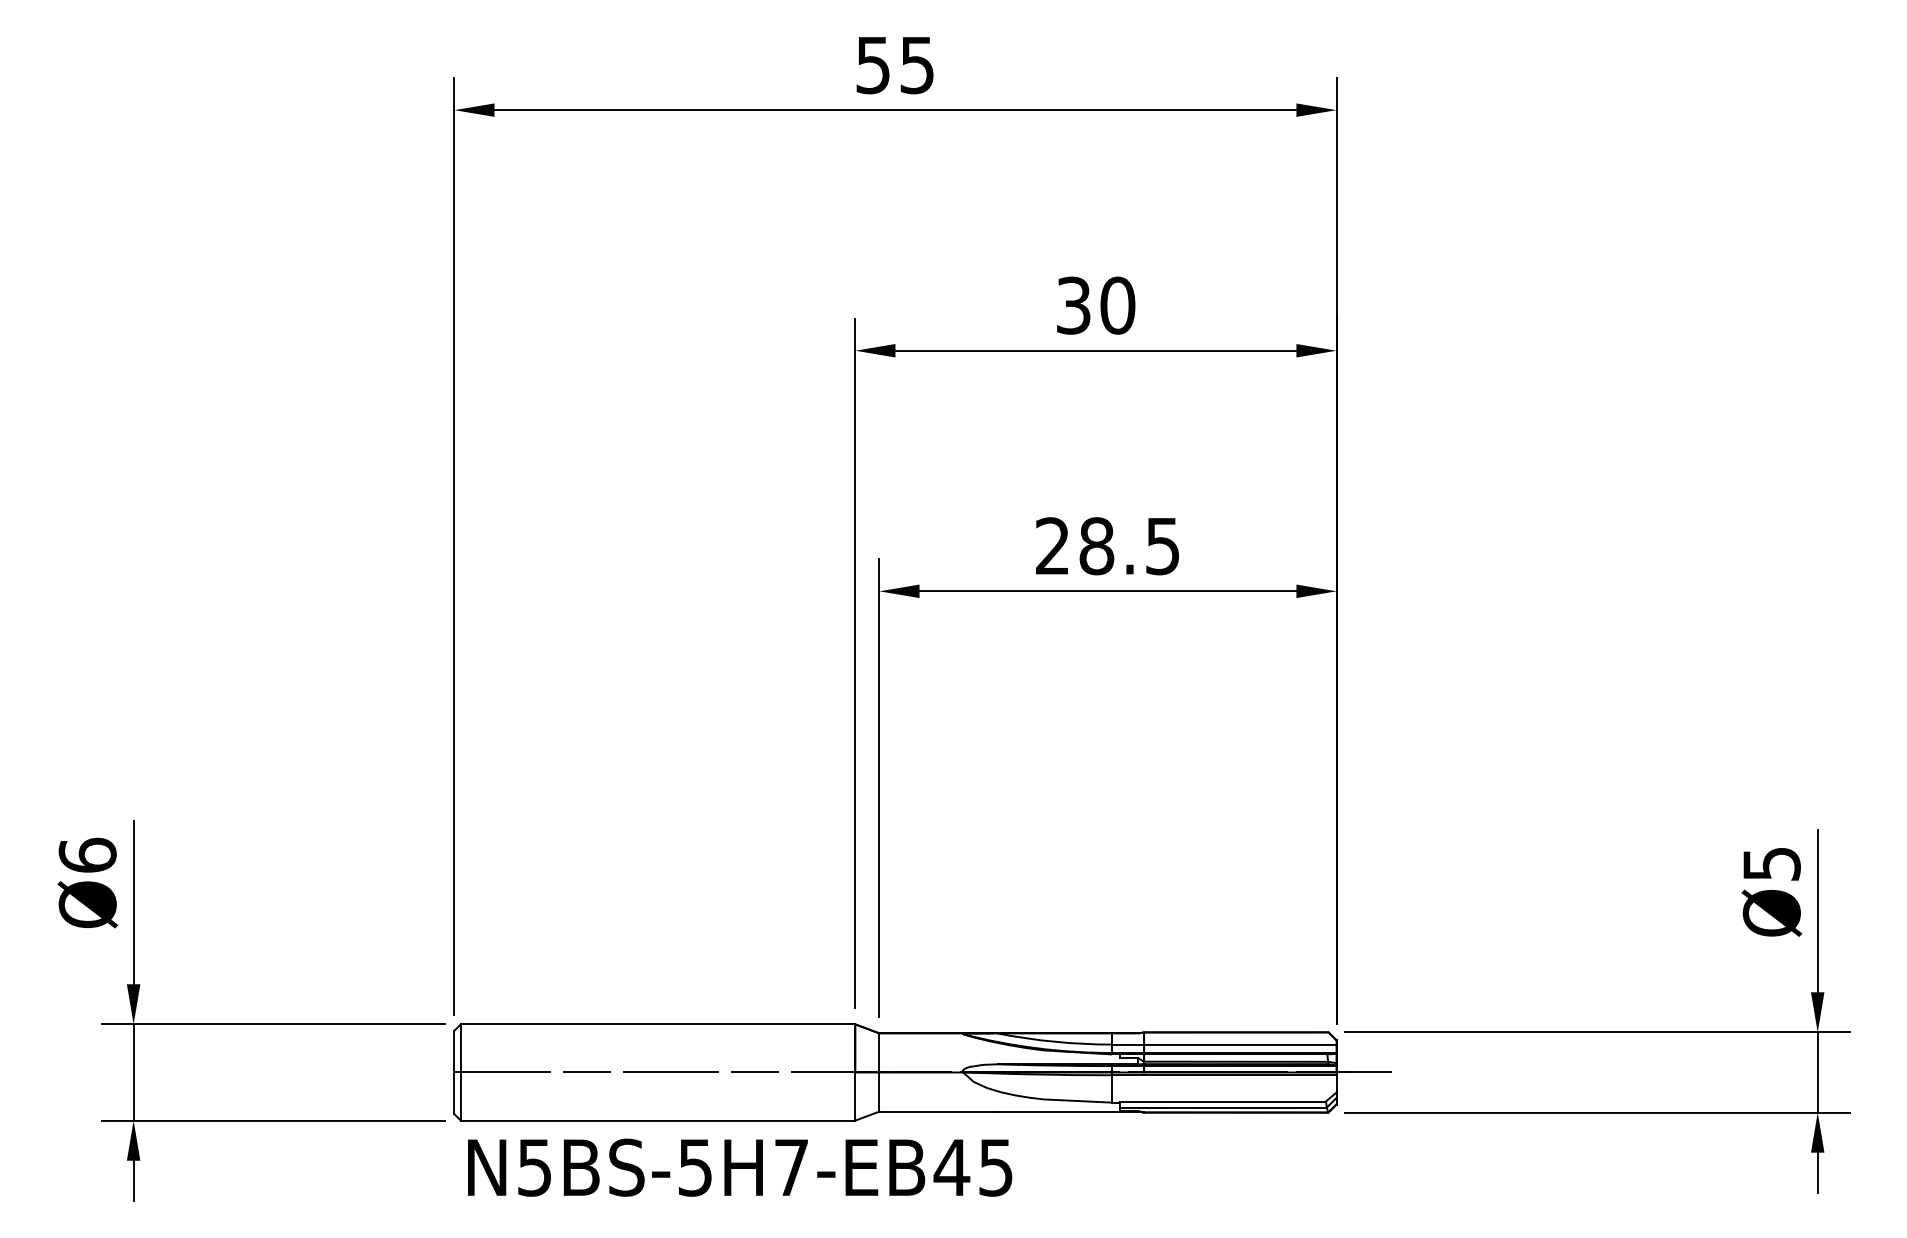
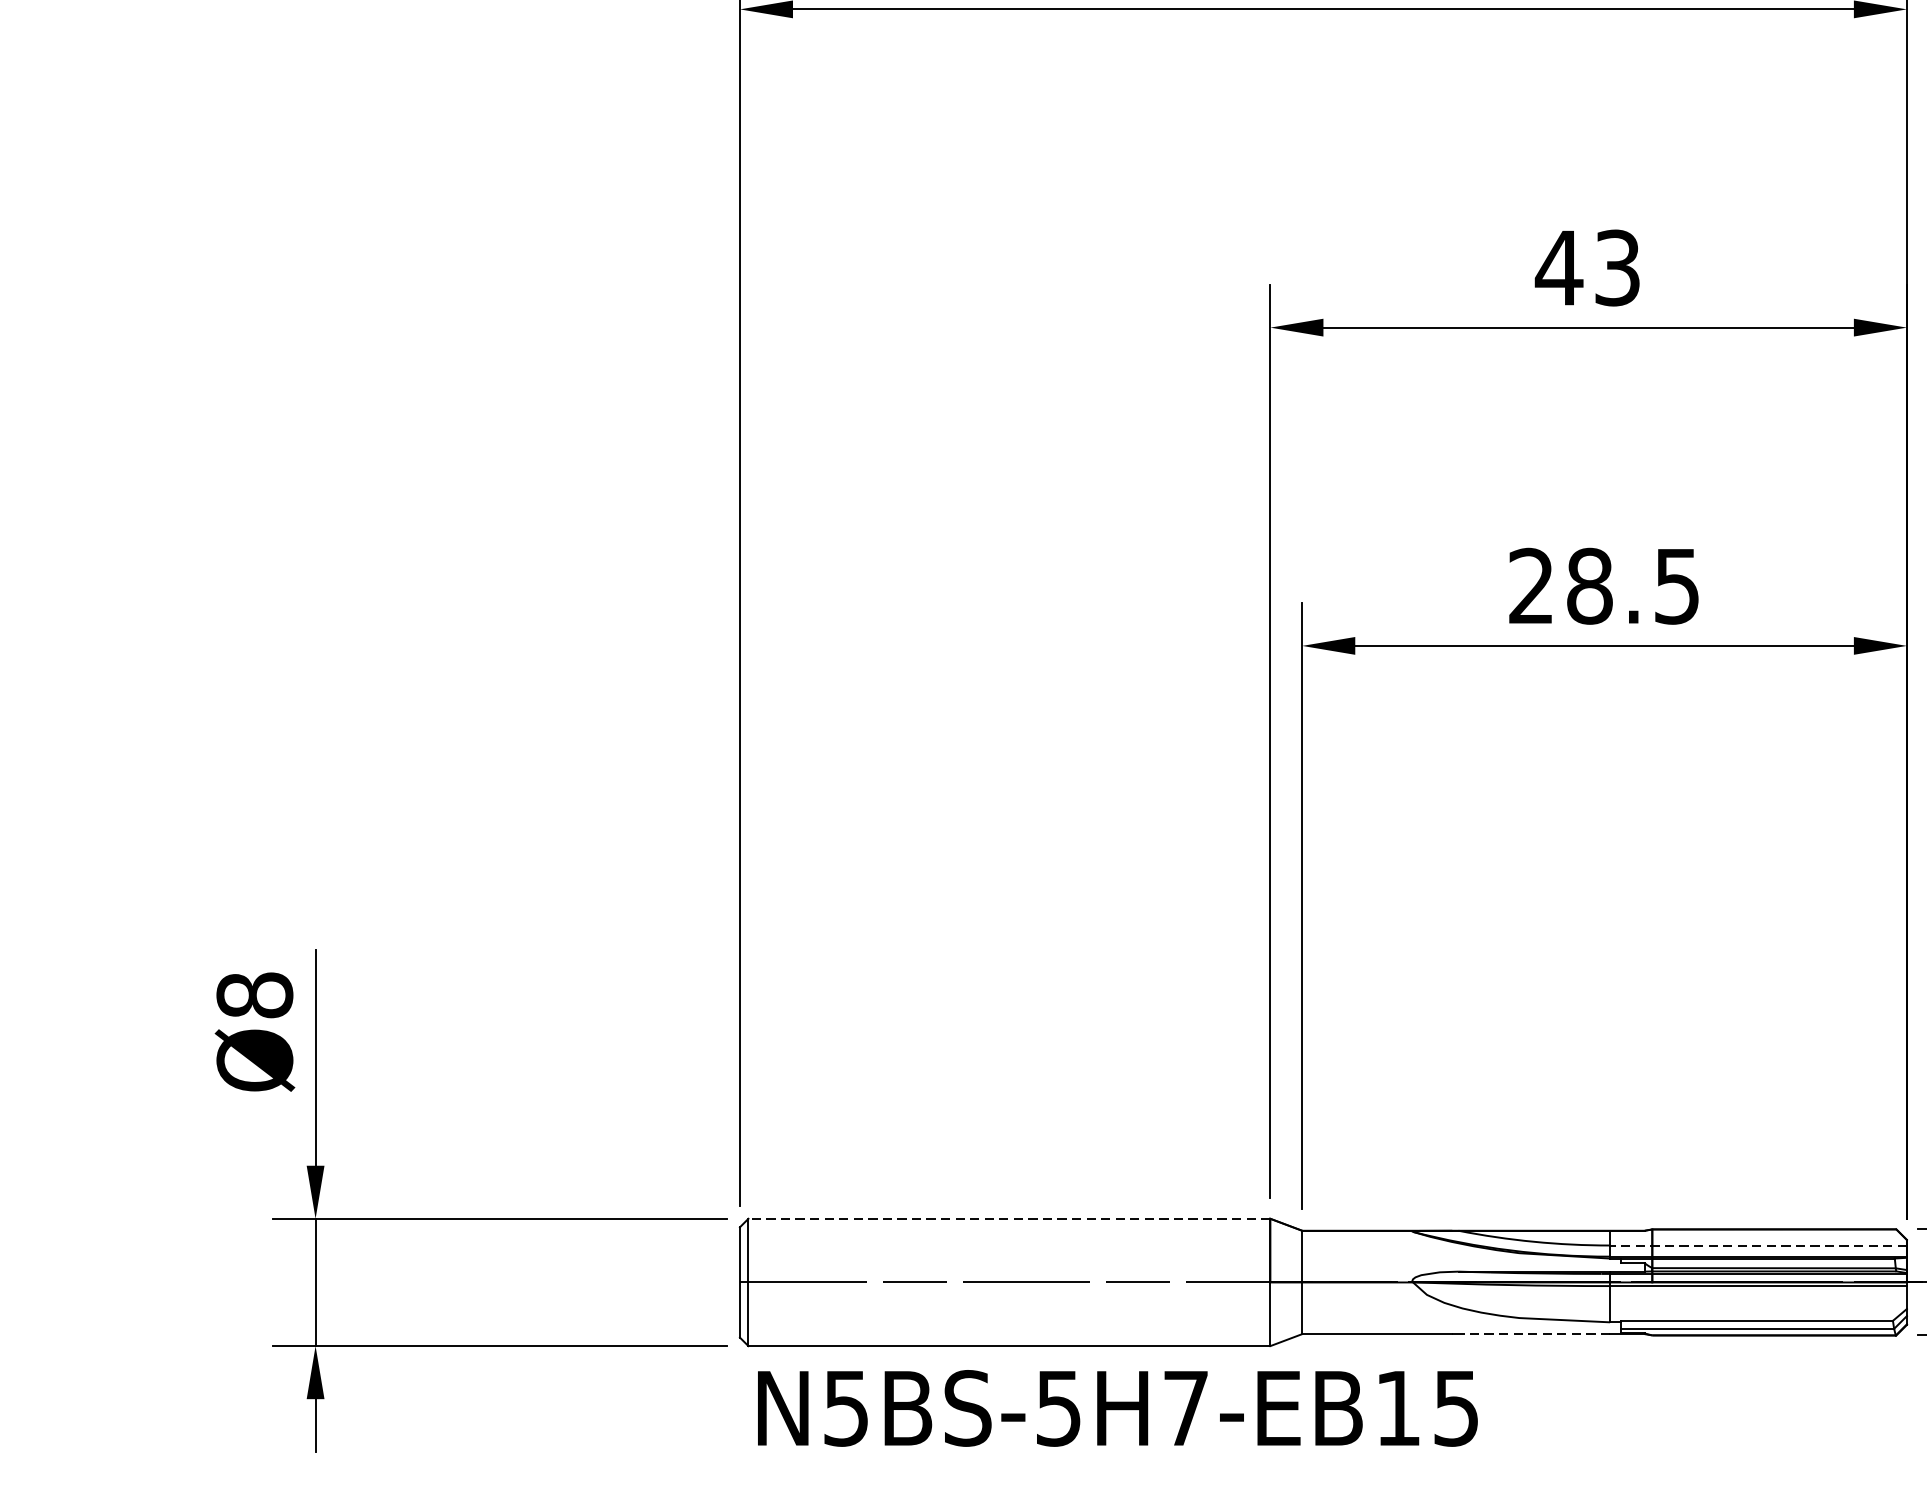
text: (1095, 305) -> (1588, 267), 30 -> 43
text: (87, 854) -> (254, 994), Ø6 -> Ø8
line: (657, 1024) -> (1008, 1218), solid -> dashed
line: (1223, 1044) -> (1757, 1245), solid -> dashed
line: (1054, 1111) -> (1533, 1334), solid -> dashed
text: (951, 1167) -> (1397, 1408), N5BS-5H7-EB45 -> N5BS-5H7-EB15

